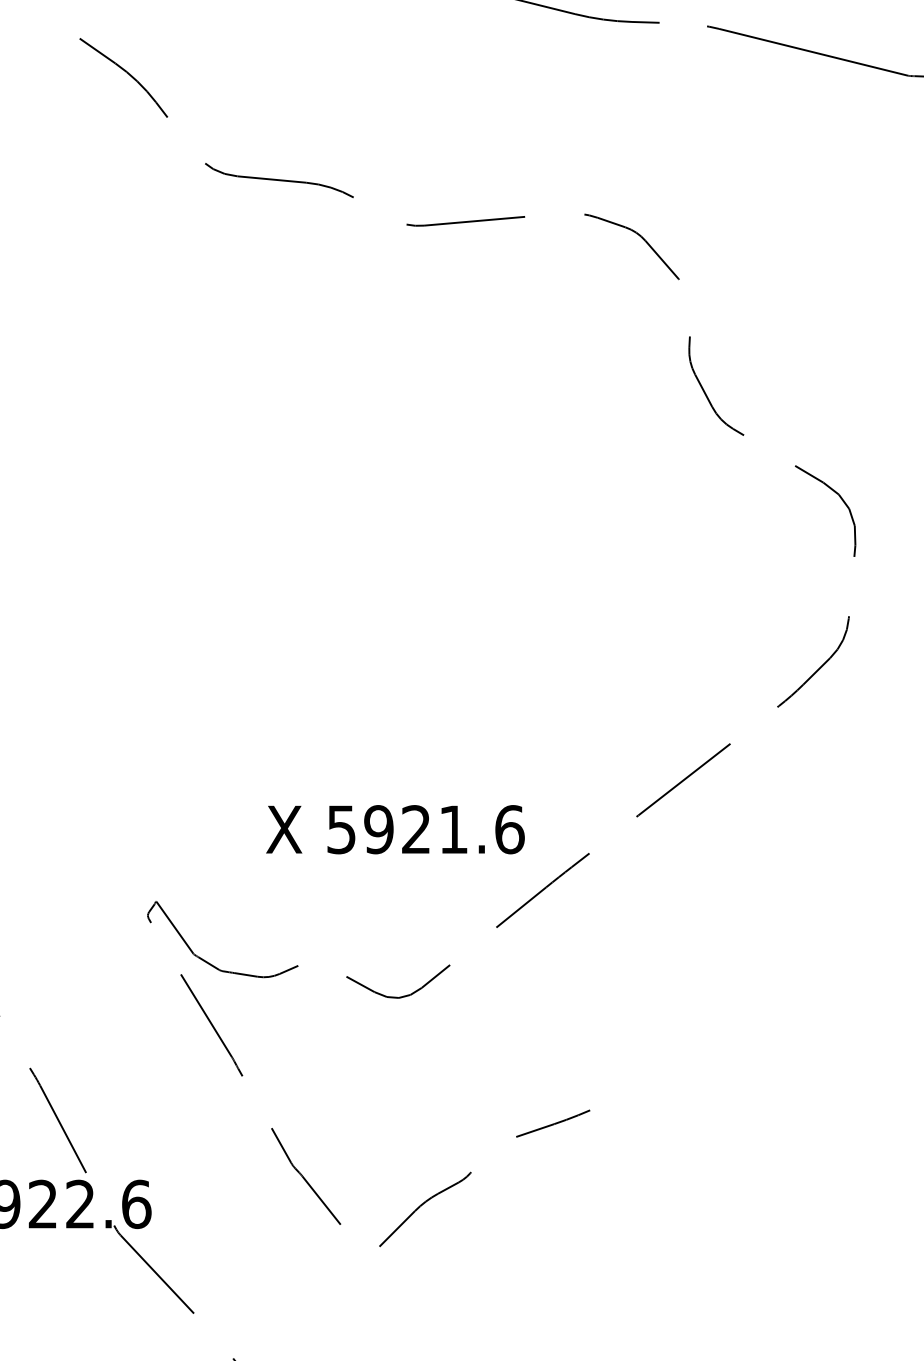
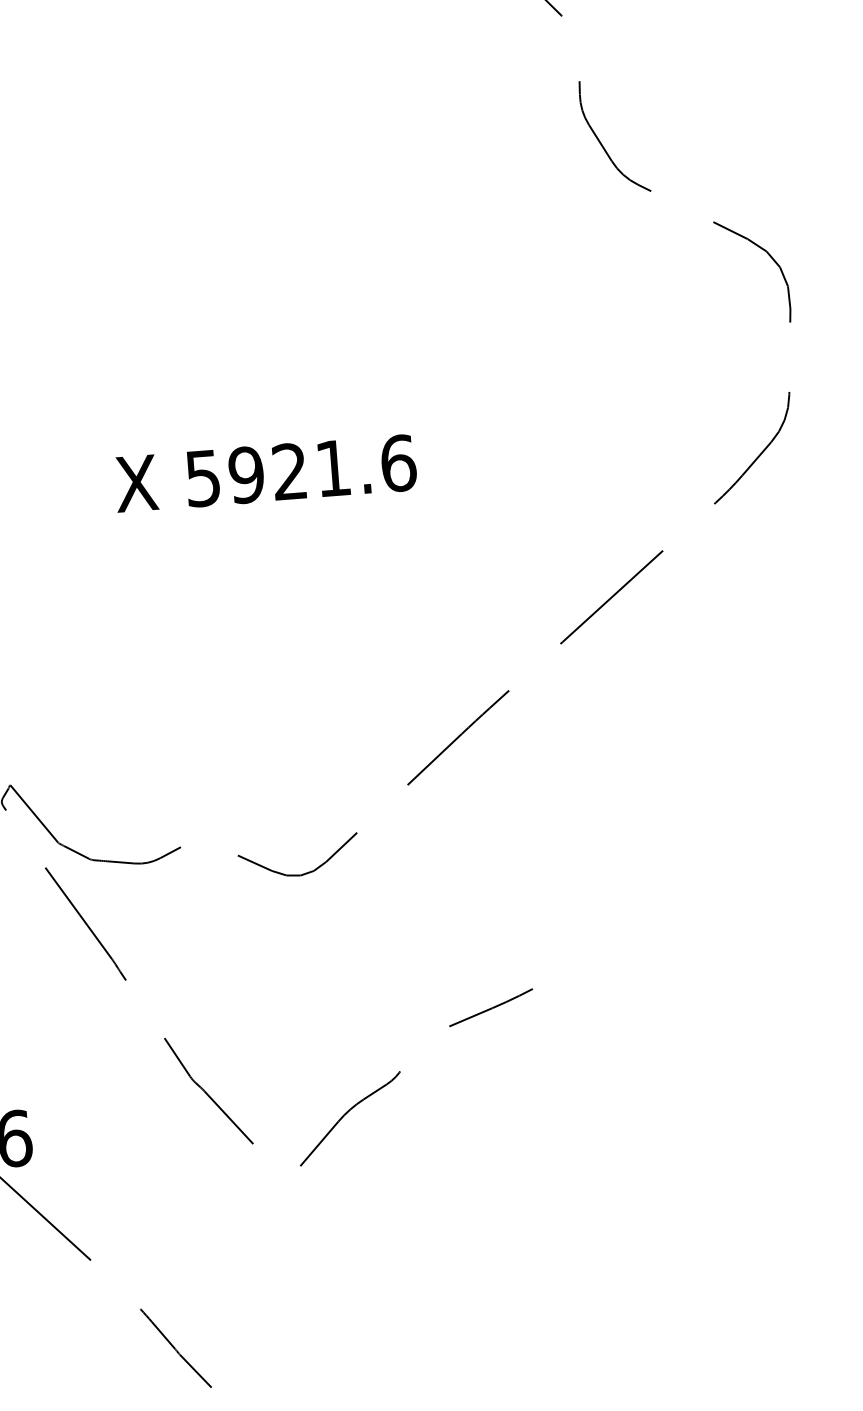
text: (395, 829) -> (265, 473), moved

